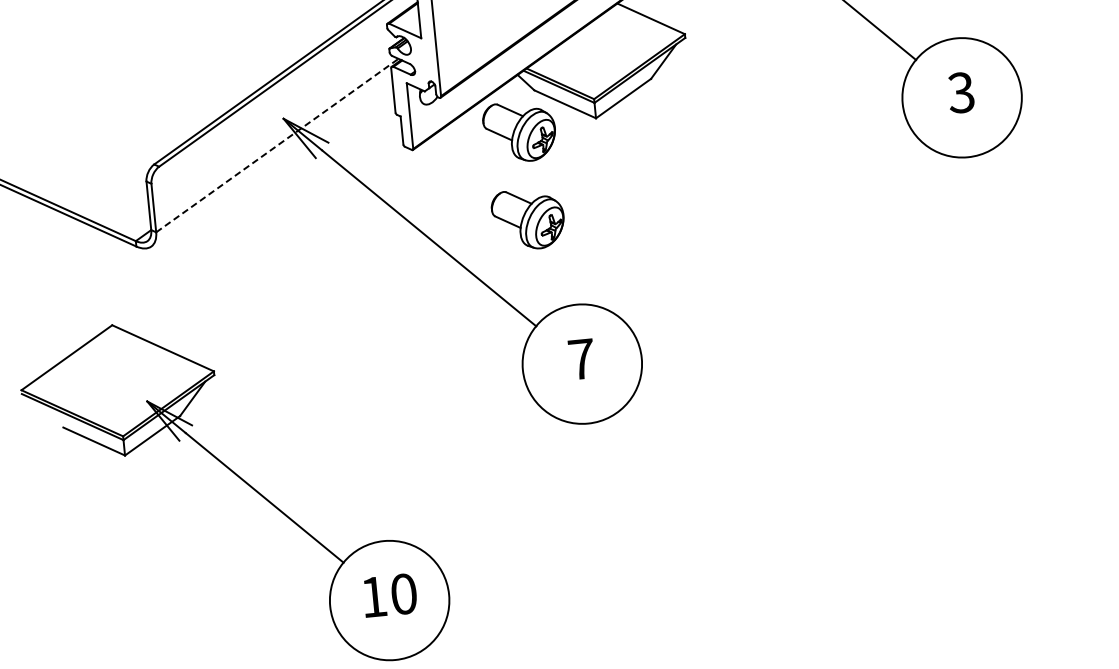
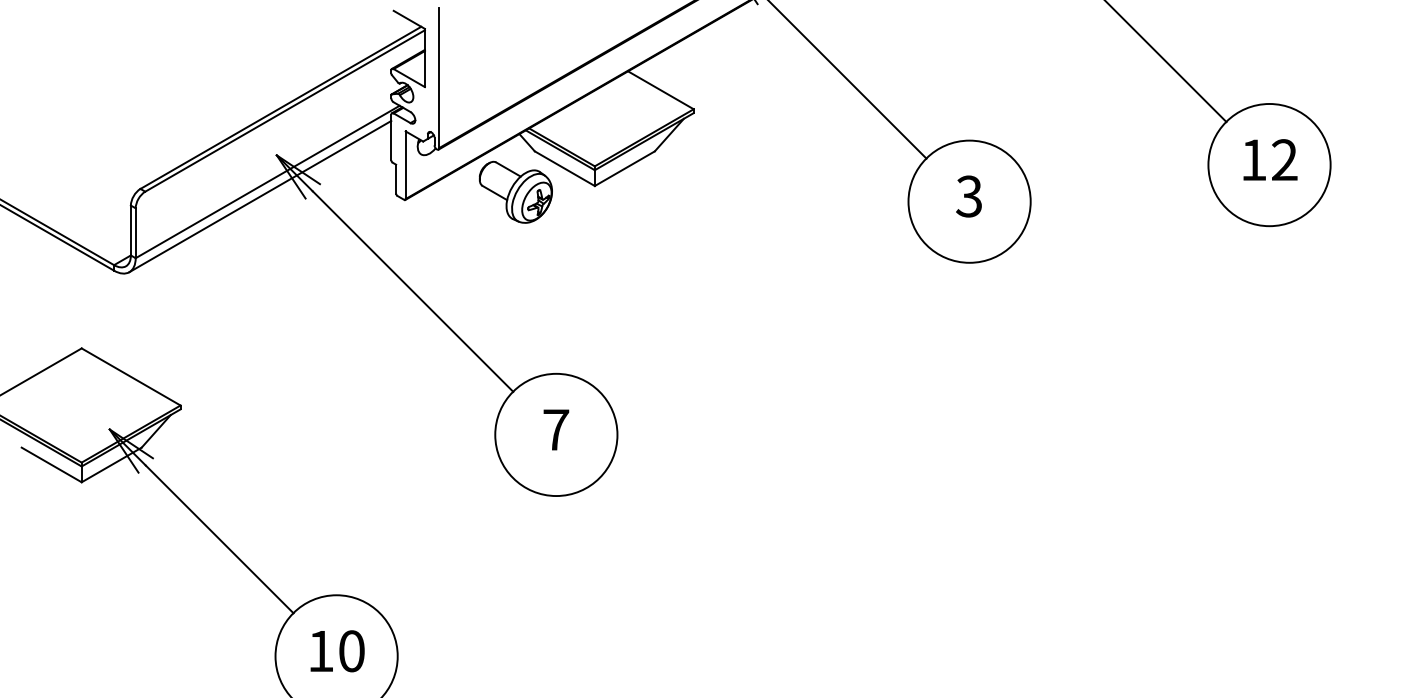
line: (278, 145) -> (268, 181), dashed -> solid
line: (271, 160) -> (260, 196), added
part: (527, 218) -> (515, 281), removed

